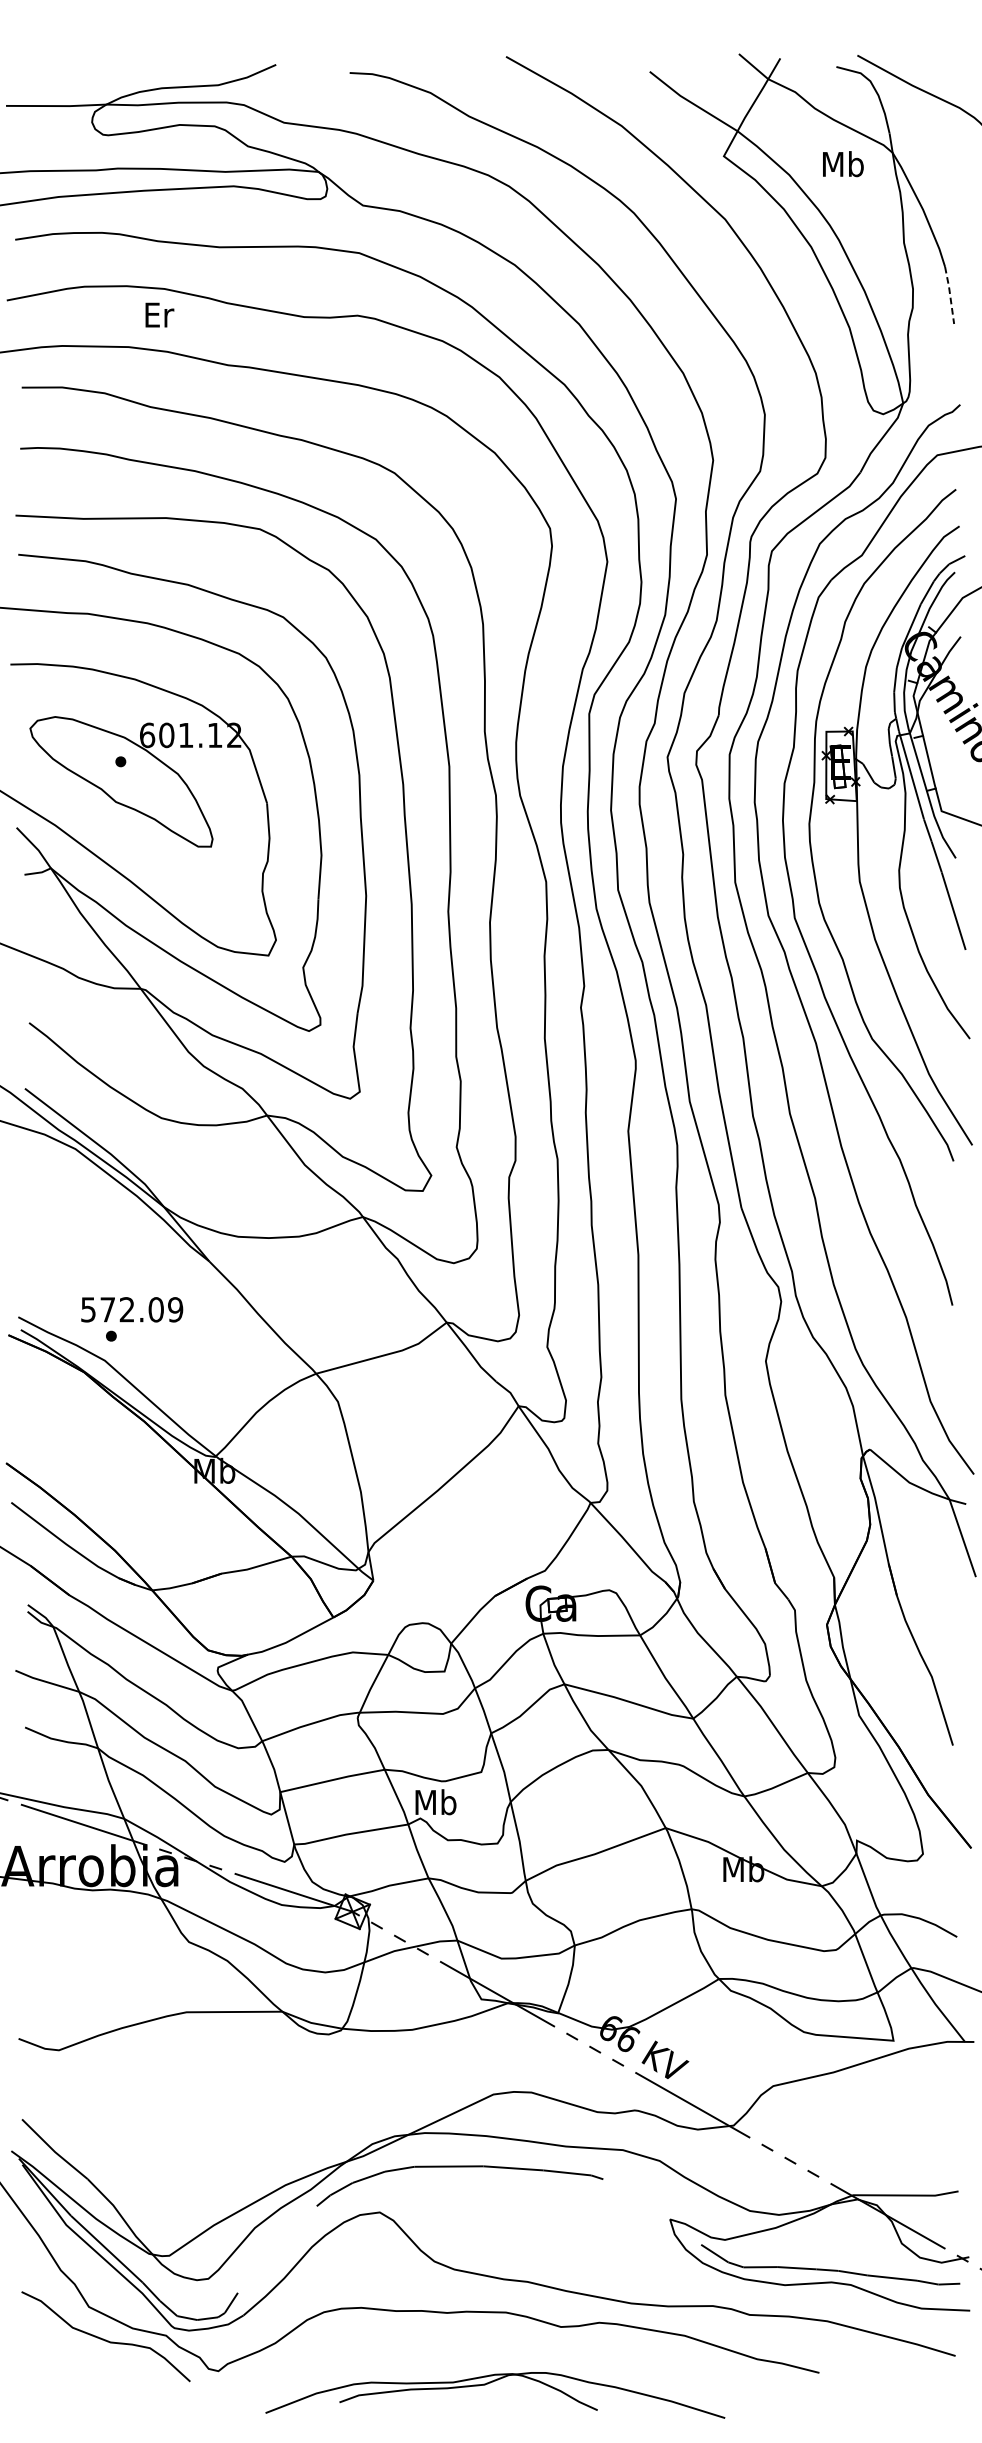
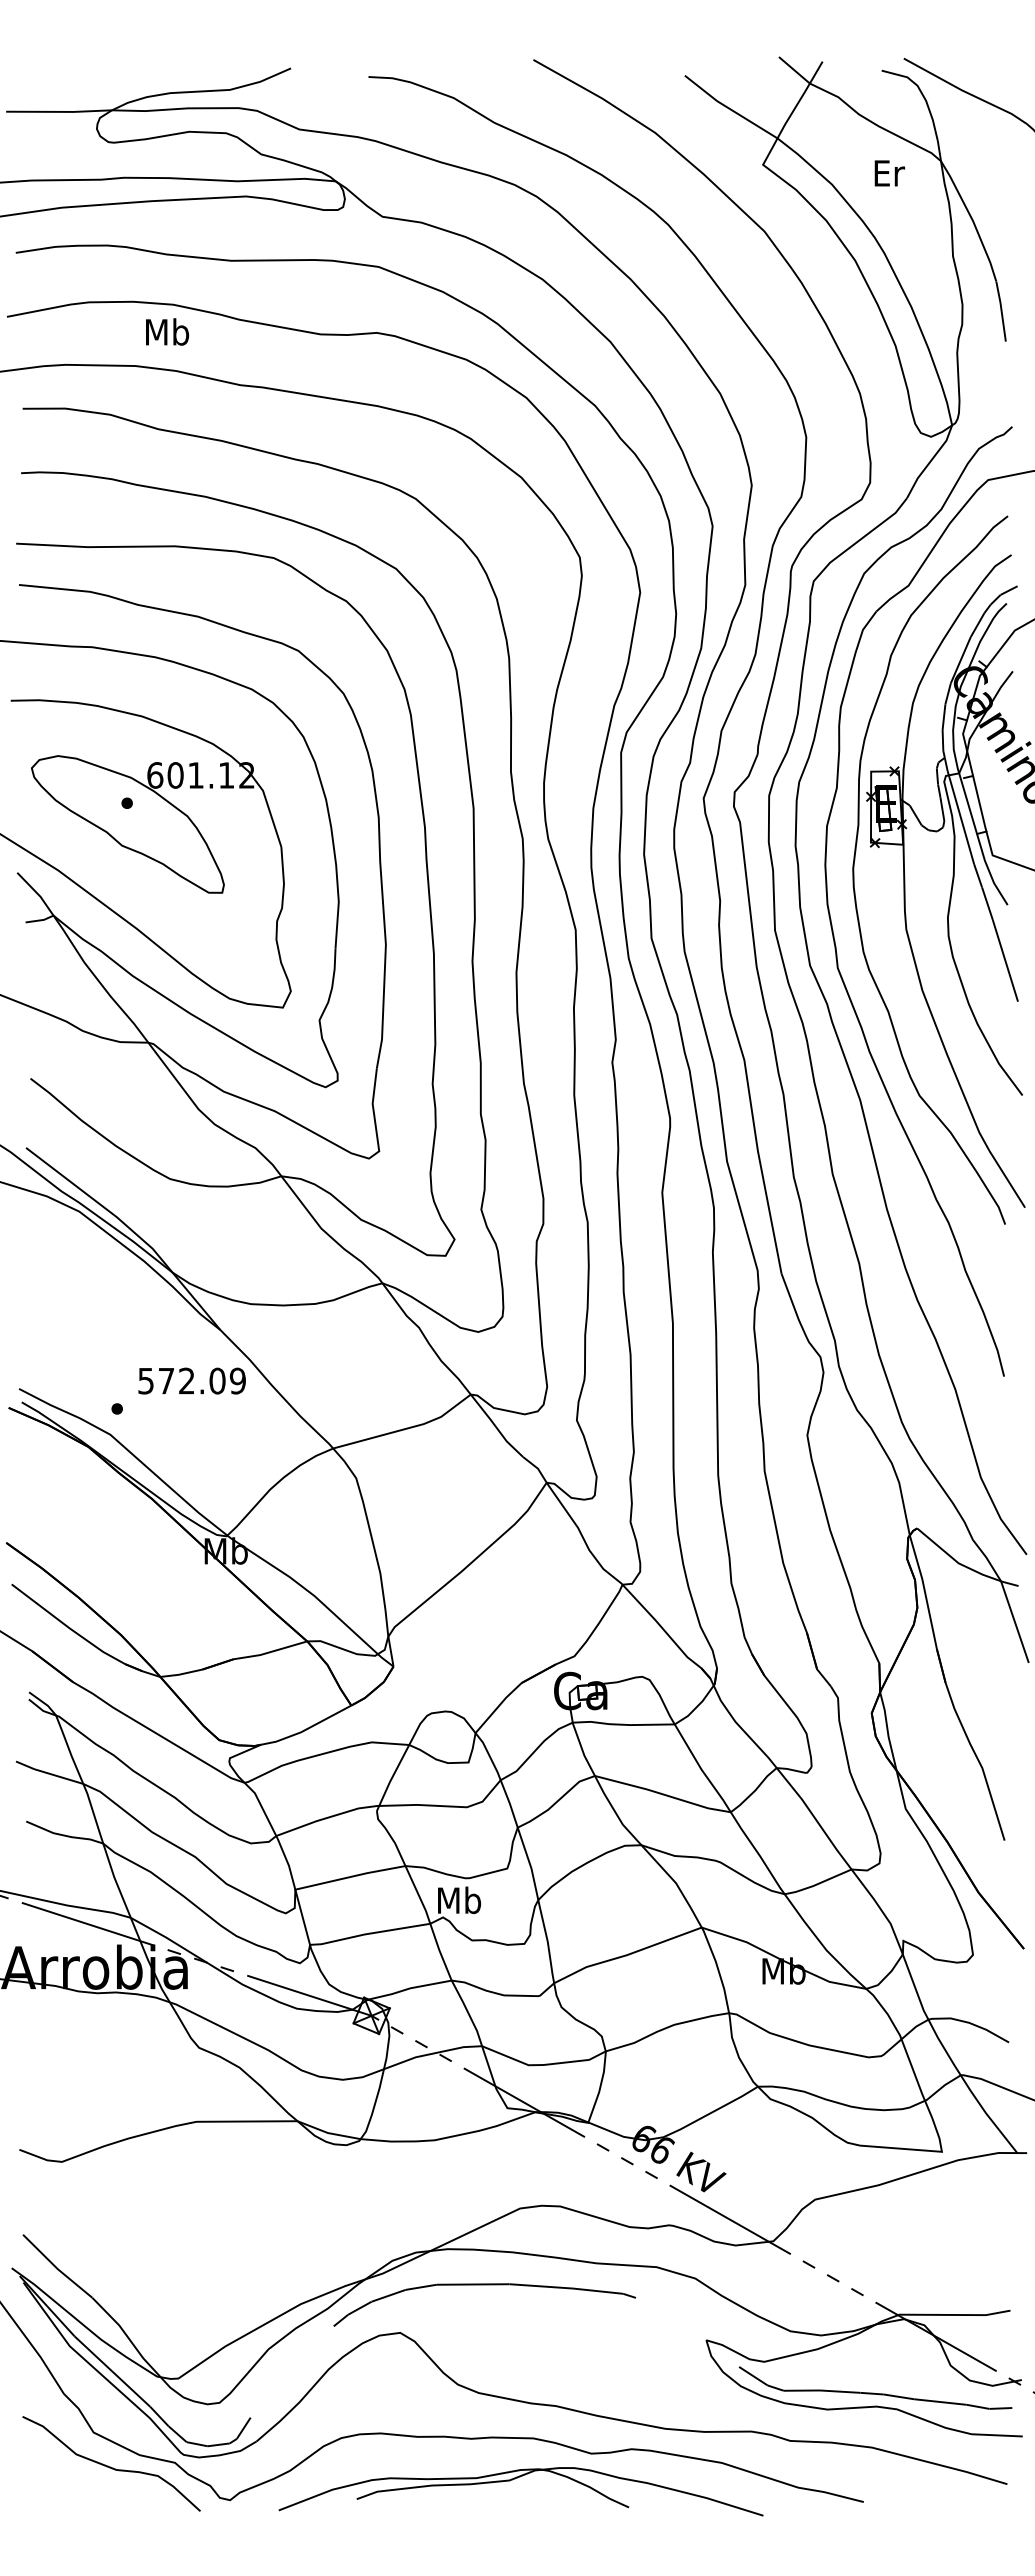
text: (842, 163) -> (888, 172), Mb -> Er
line: (950, 295) -> (1001, 311), dashed -> solid
text: (159, 314) -> (167, 331), Er -> Mb
text: (131, 1309) -> (191, 1380), moved
part: (490, 2383) -> (515, 2479), moved

